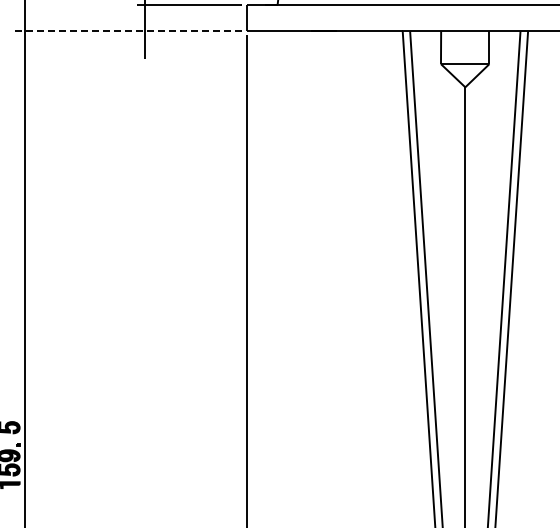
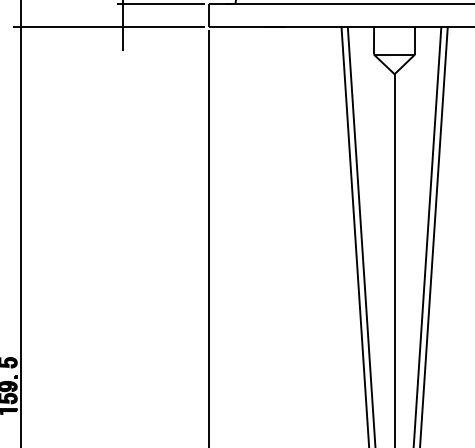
line: (128, 31) -> (109, 26), dashed -> solid

